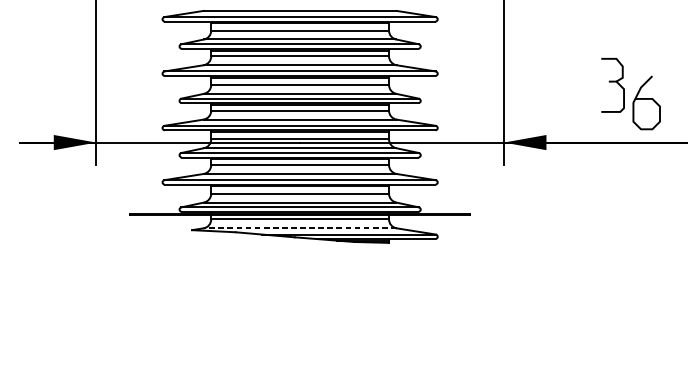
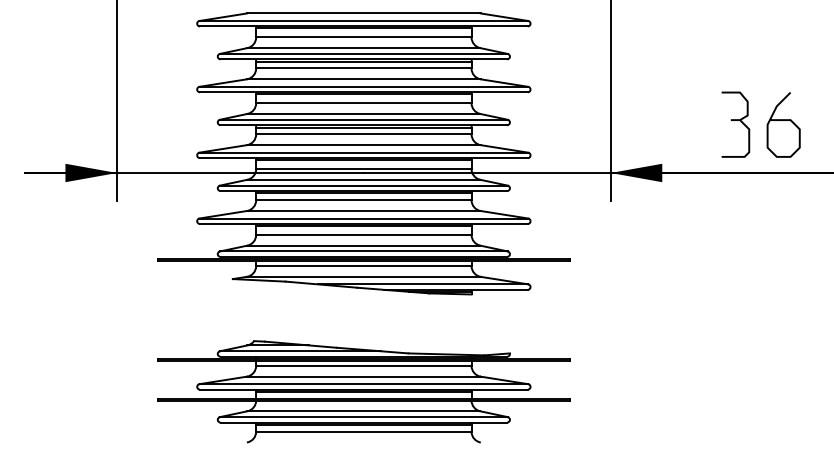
part: (612, 85) -> (735, 124), moved
line: (299, 228) -> (363, 276), dashed -> solid
part: (299, 322) -> (363, 391), added

